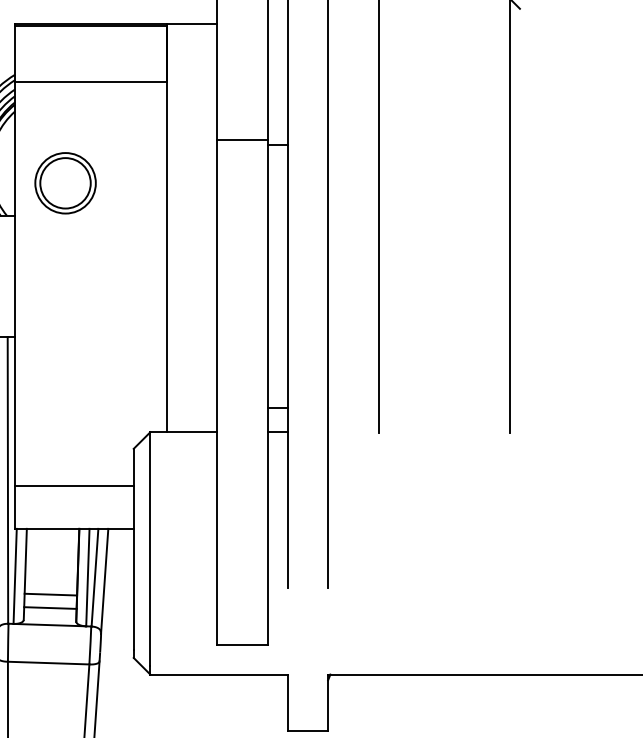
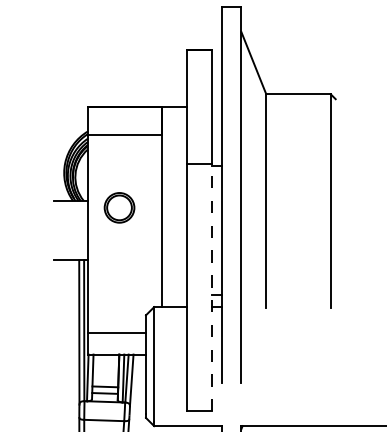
part: (65, 182) -> (119, 207), moved
line: (267, 392) -> (211, 287), solid -> dashed

